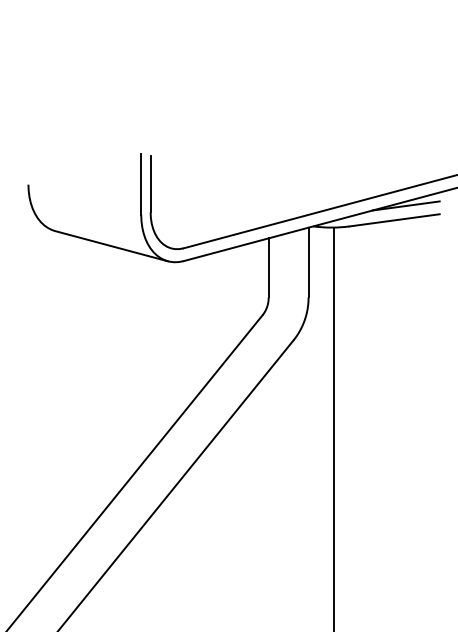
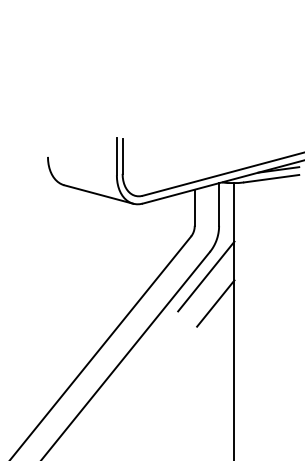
line: (287, 380) -> (206, 276), added
line: (302, 424) -> (215, 303), added

